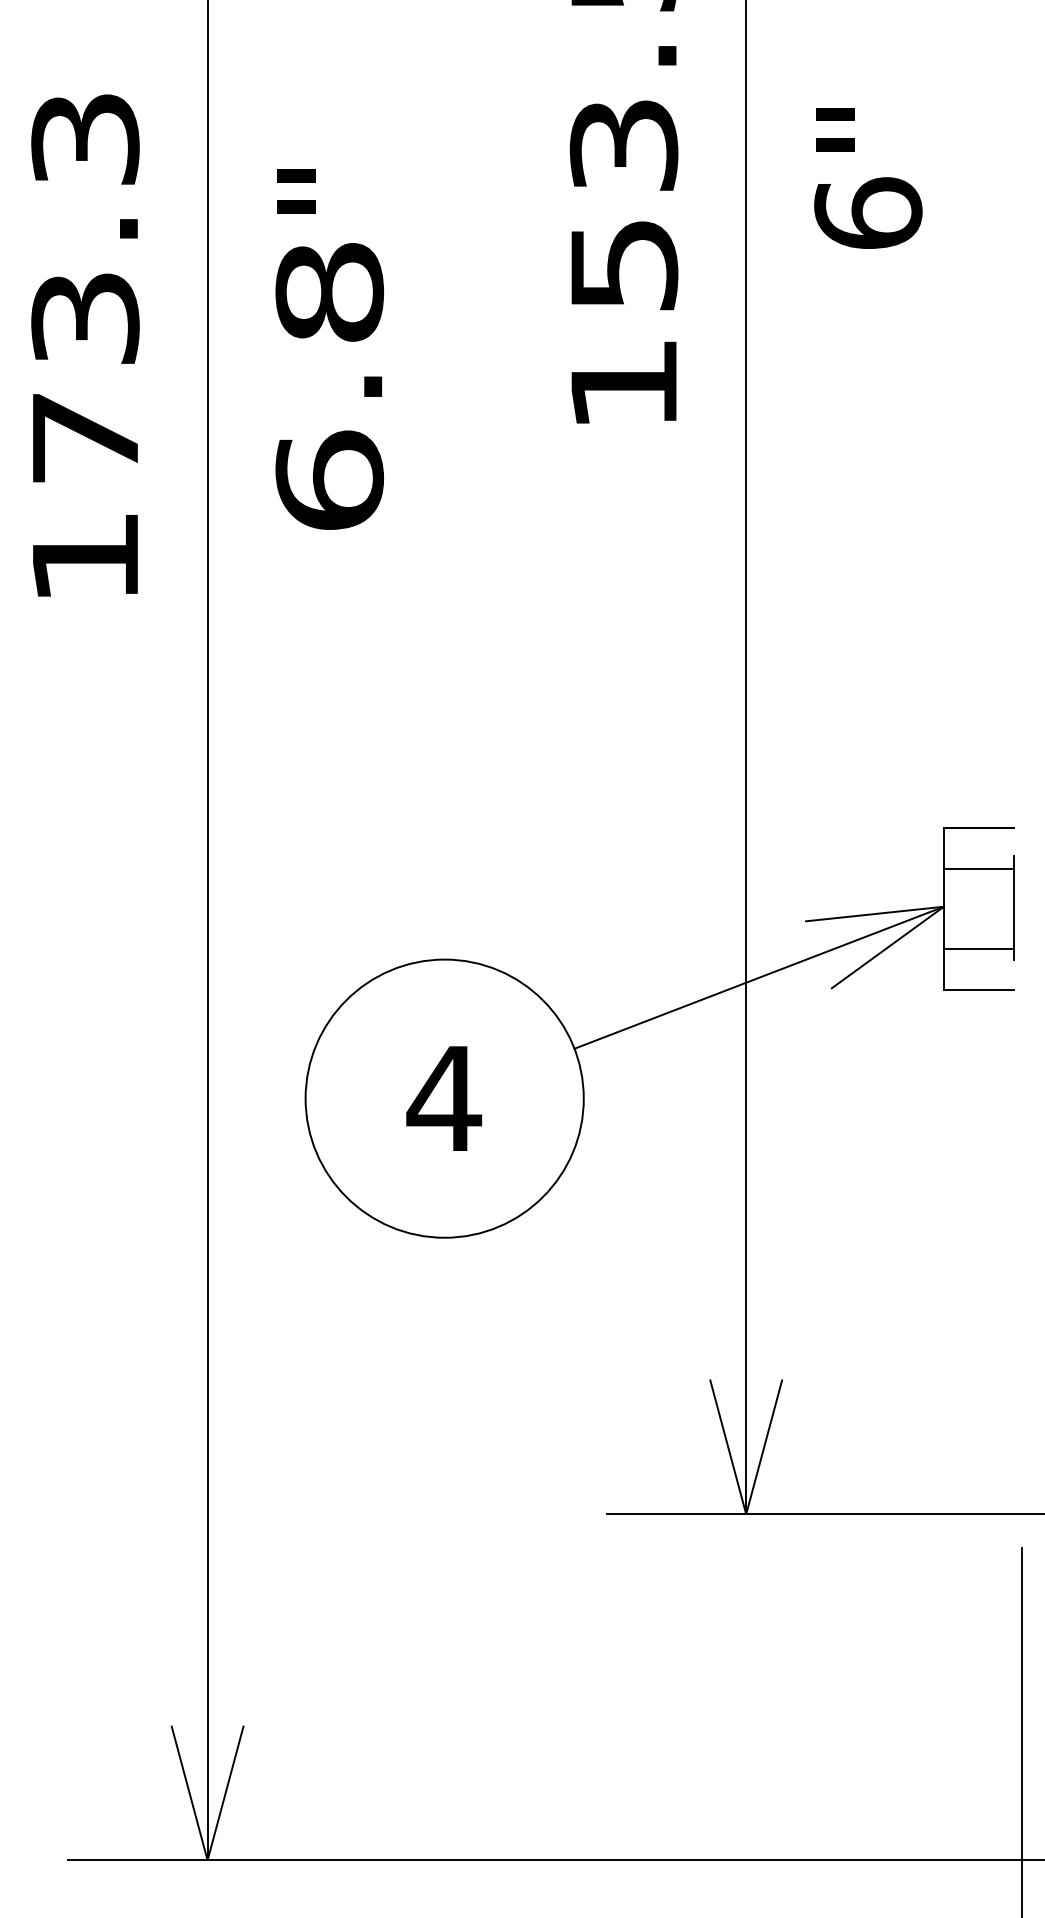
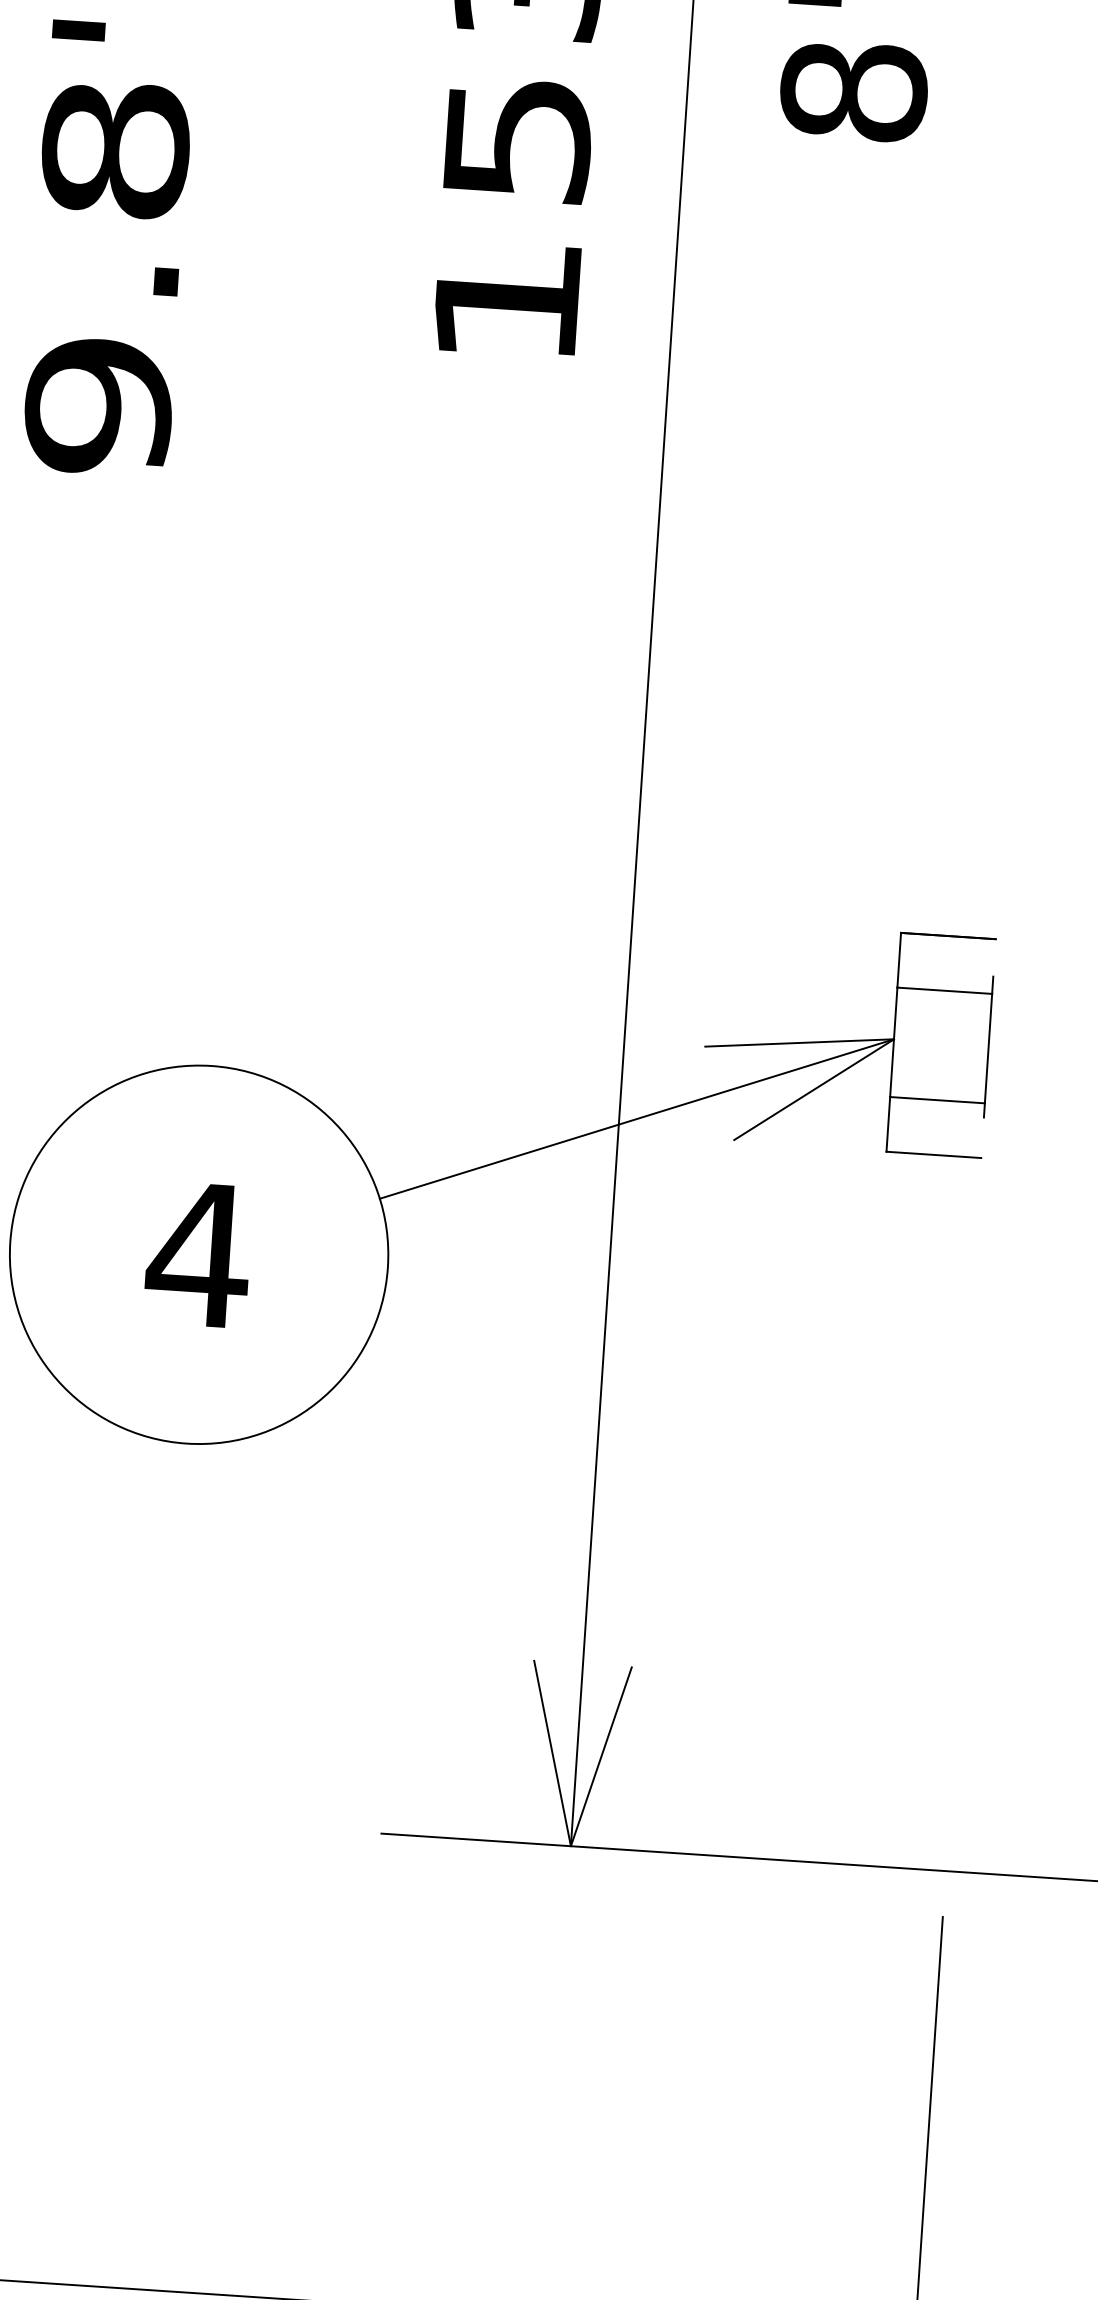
text: (868, 213) -> (854, 91), 6 -> 8
text: (329, 480) -> (98, 405), 6.8 -> 9.8

